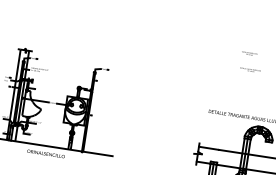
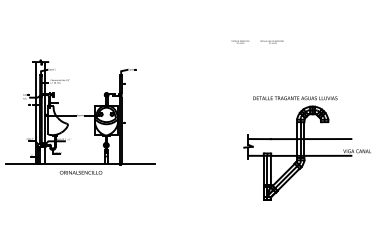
text: (249, 53) -> (240, 41), moved
text: (249, 69) -> (271, 41), moved

